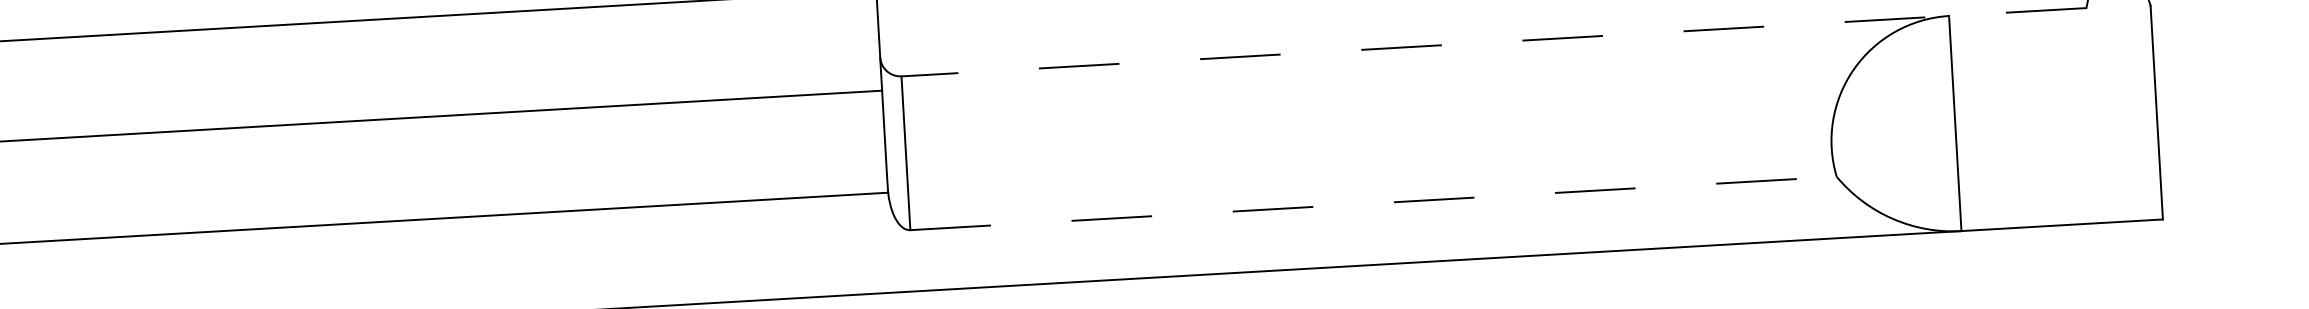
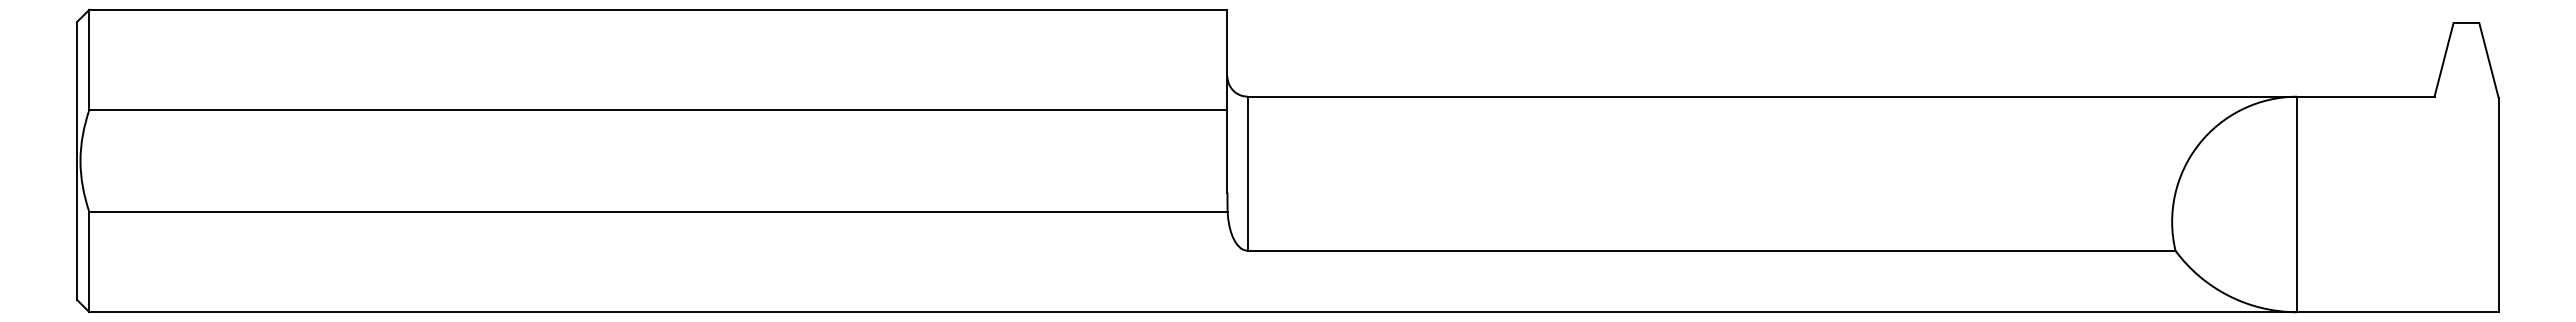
line: (1493, 42) -> (1840, 96), dashed -> solid
line: (1373, 203) -> (1711, 250), dashed -> solid

